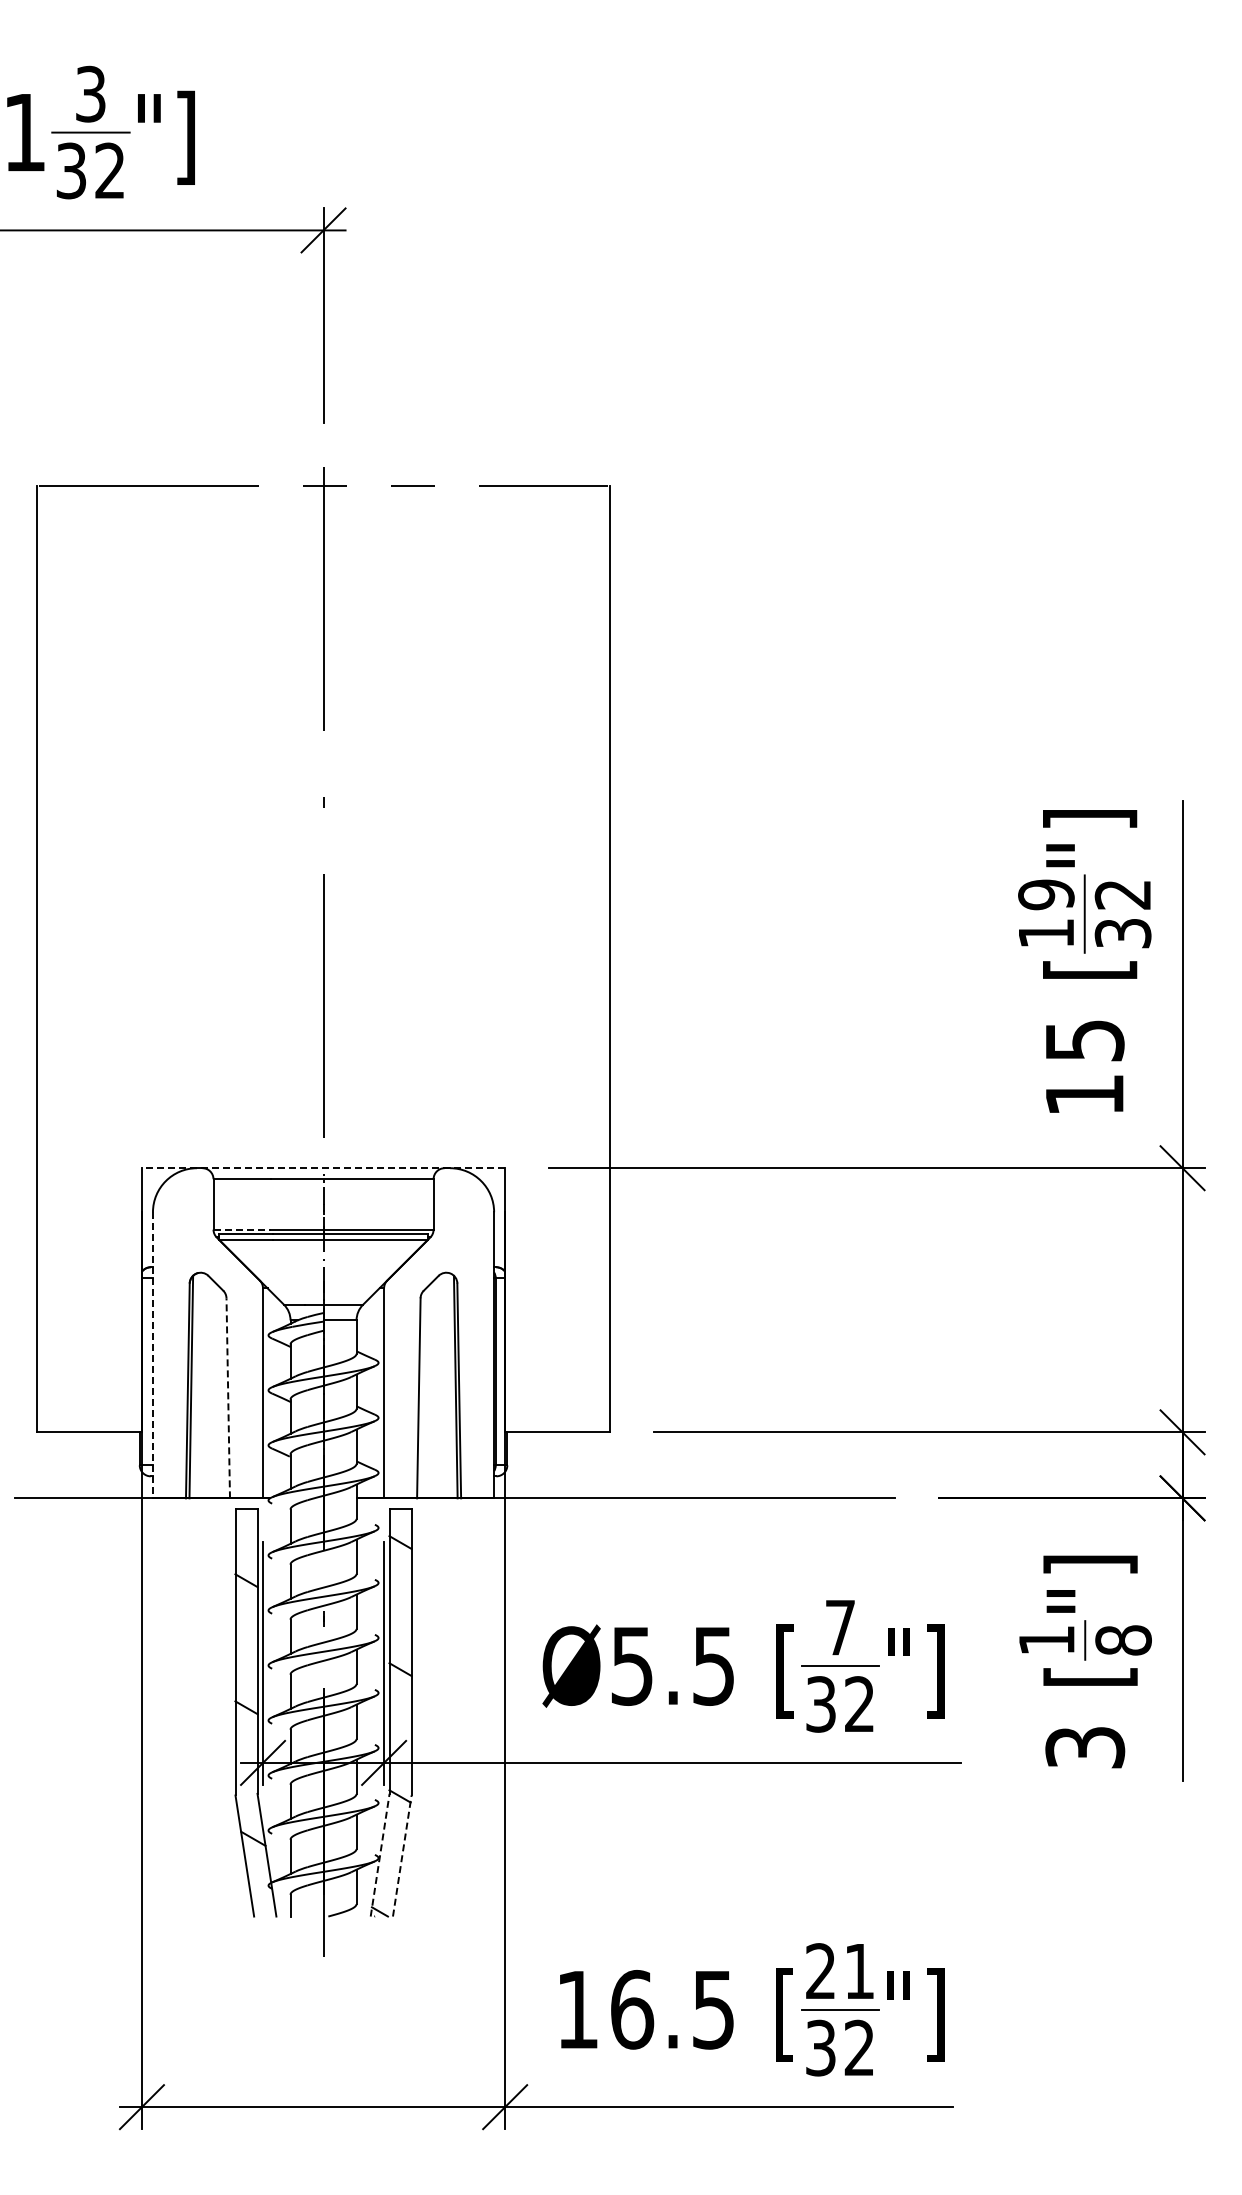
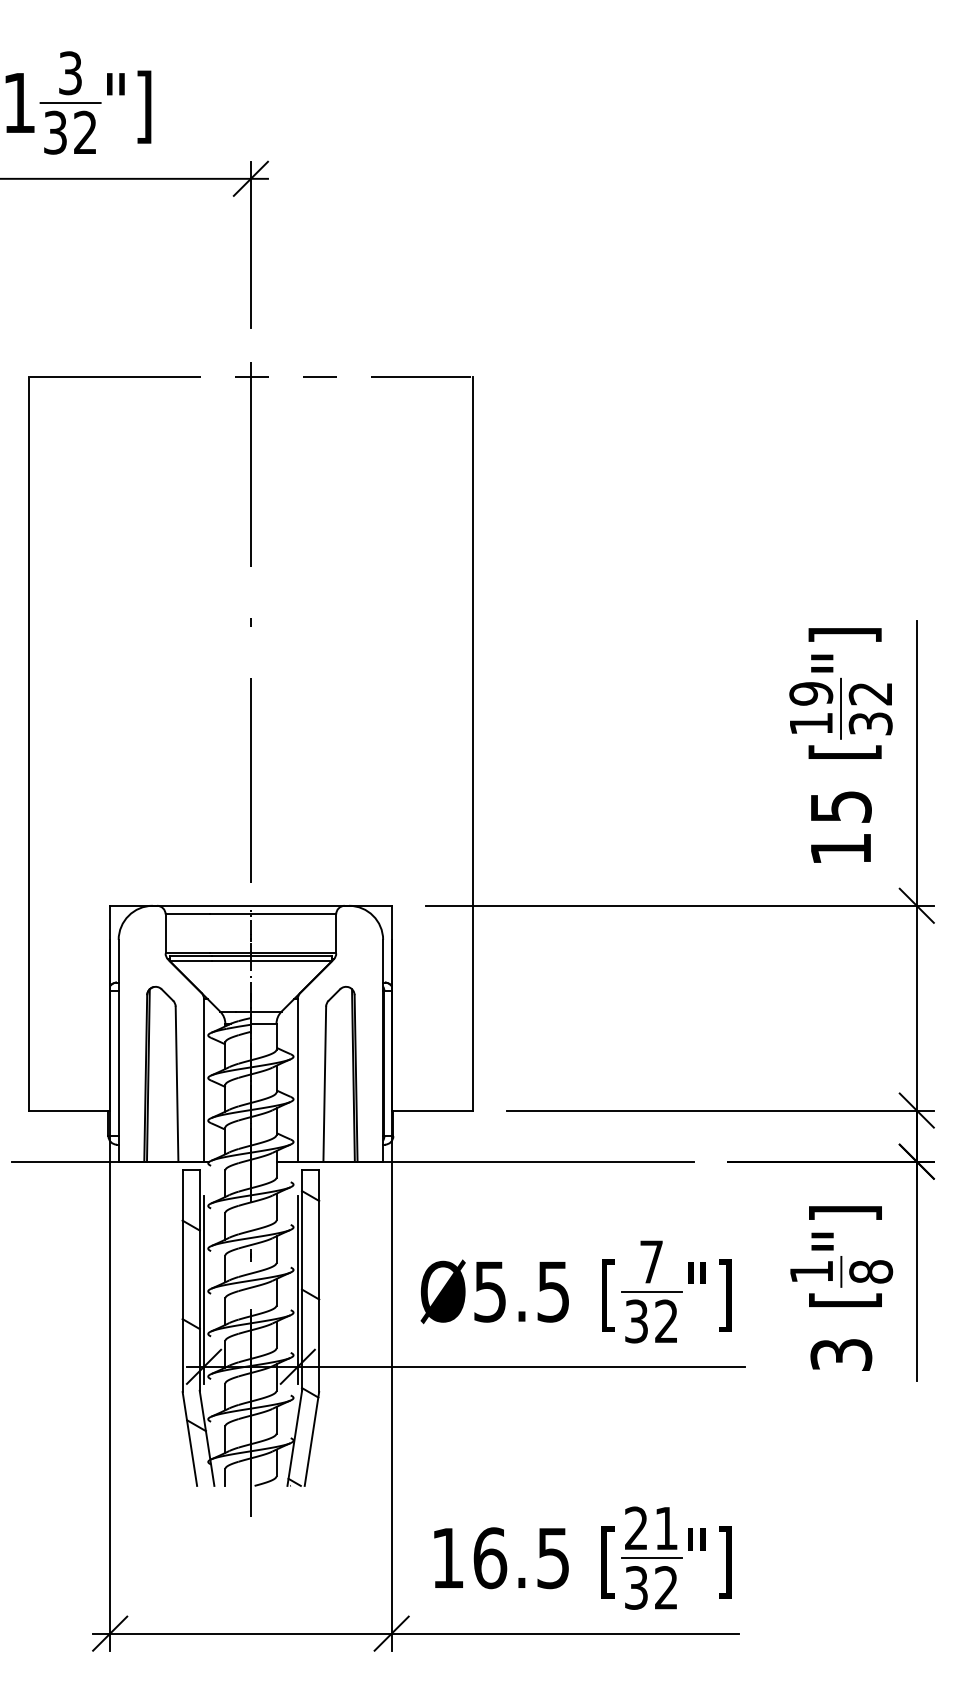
line: (323, 1168) -> (250, 906), dashed -> solid
line: (242, 1229) -> (188, 953), dashed -> solid
line: (152, 1355) -> (118, 1051), dashed -> solid
line: (228, 1397) -> (177, 1083), dashed -> solid
line: (380, 1854) -> (295, 1437), dashed -> solid
line: (402, 1855) -> (312, 1438), dashed -> solid

